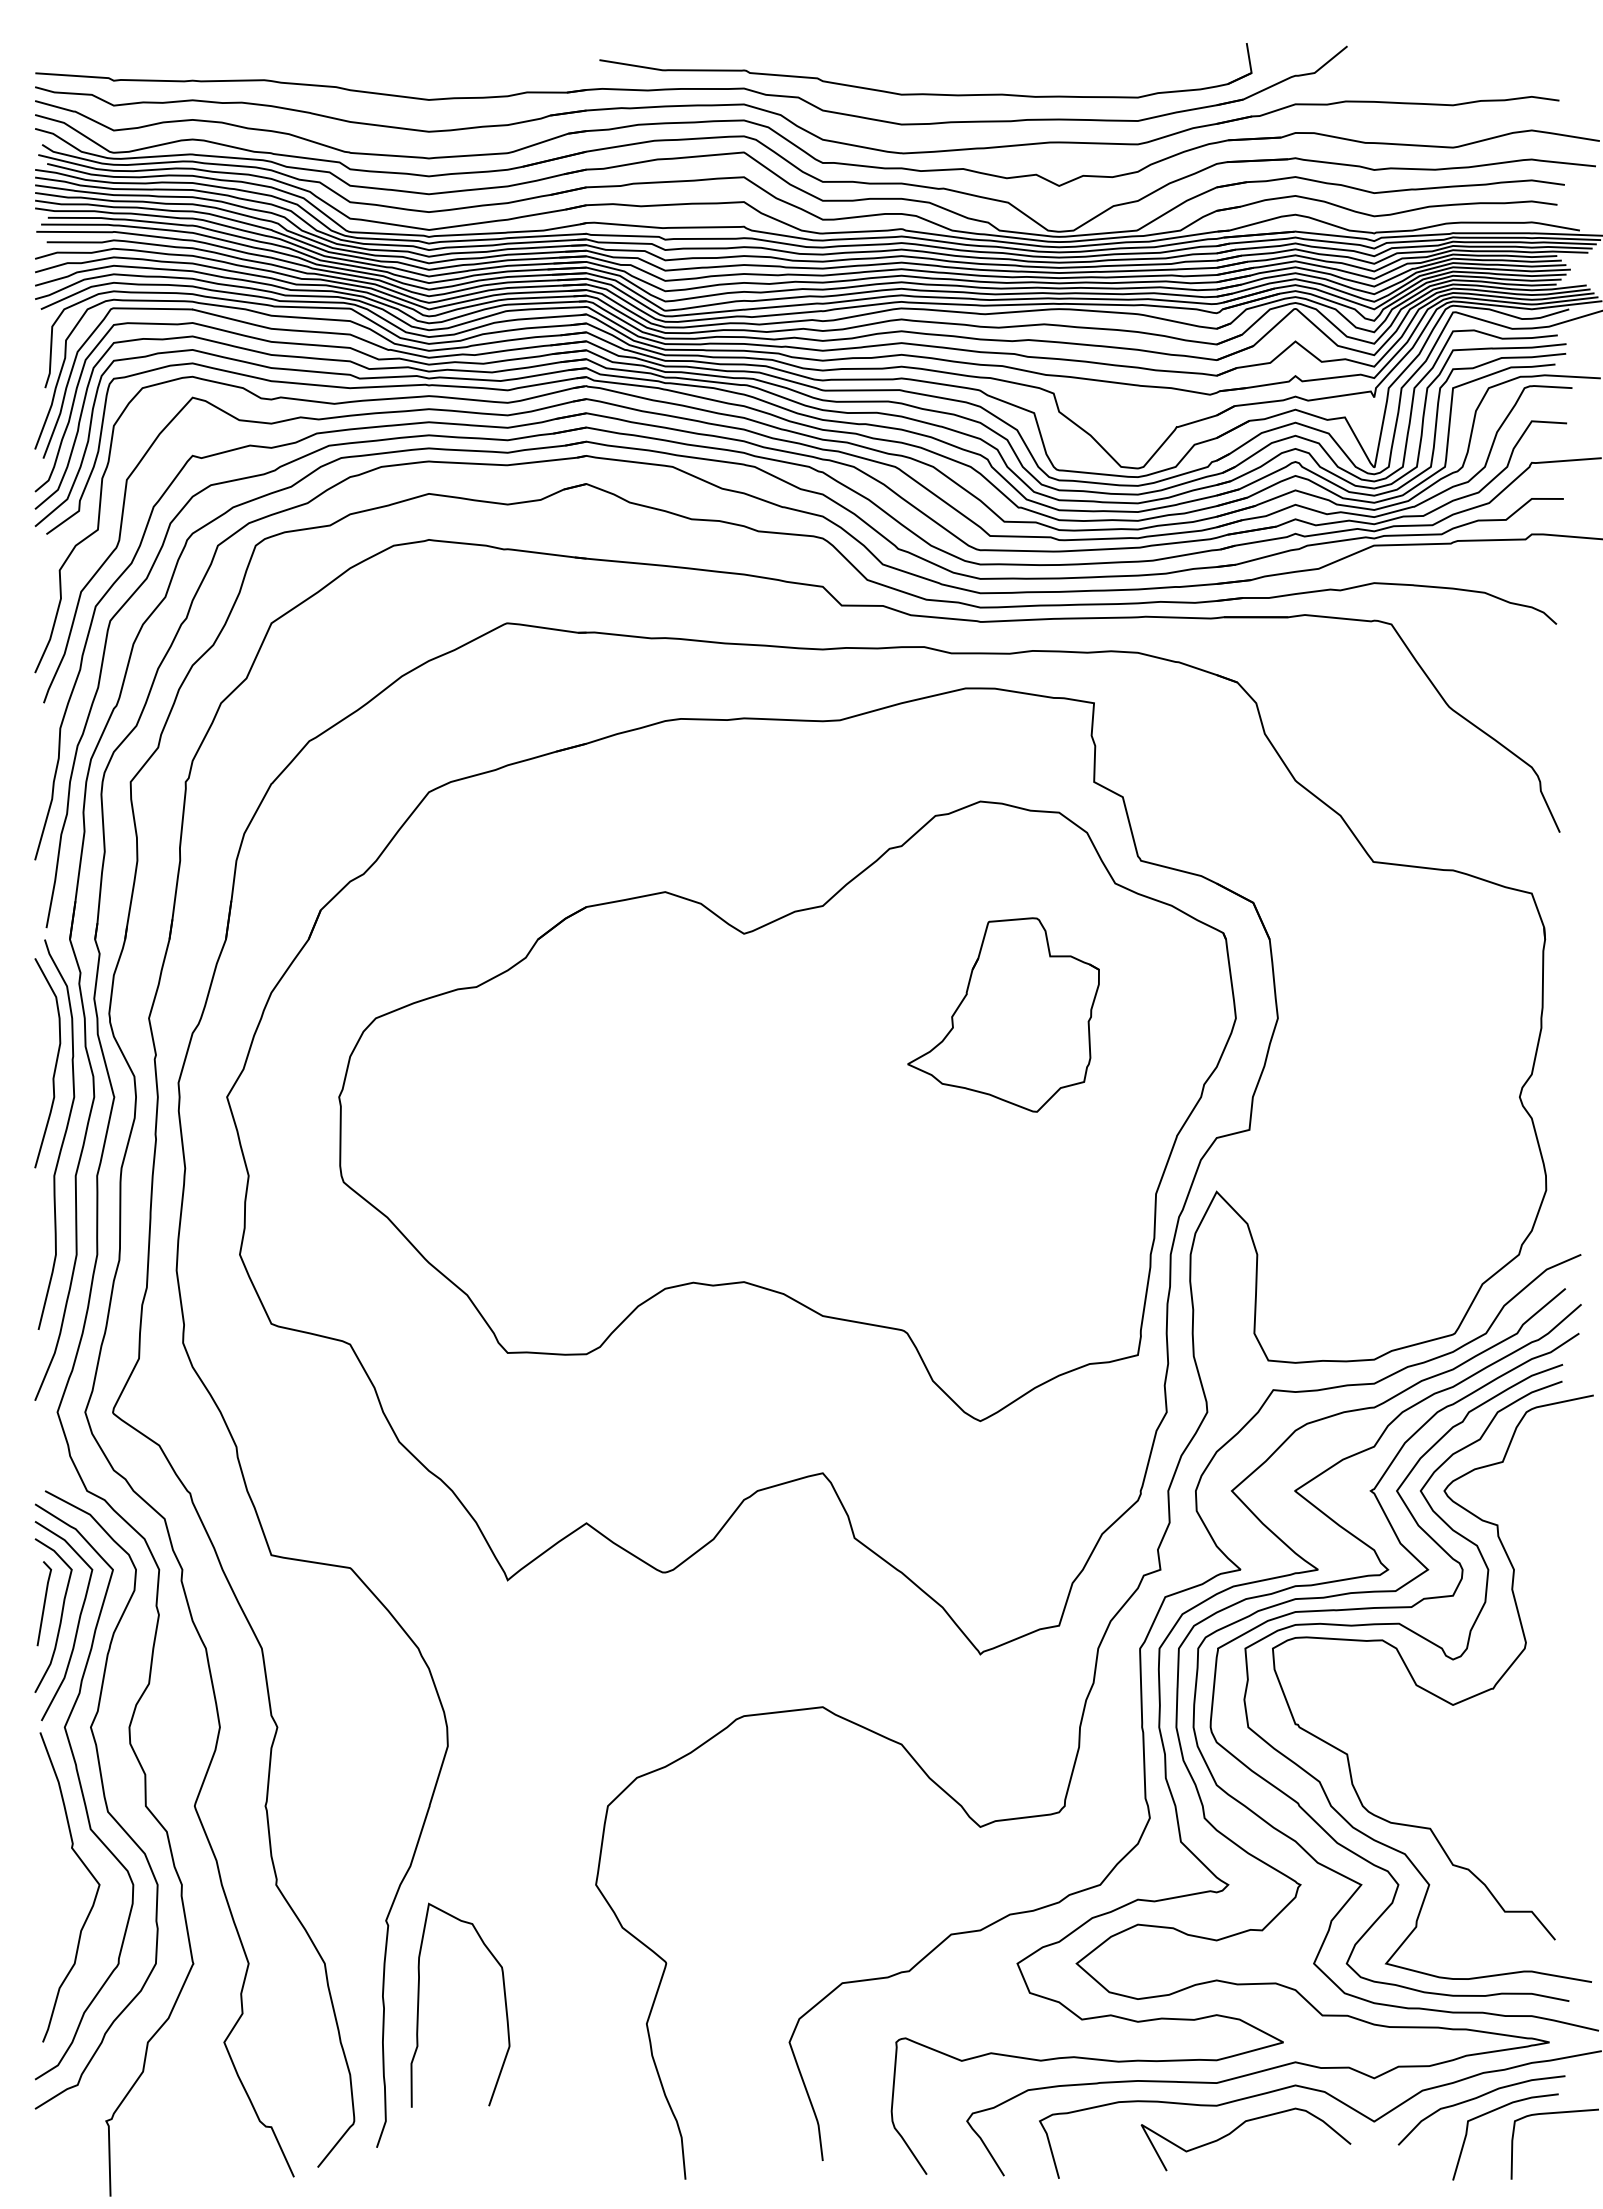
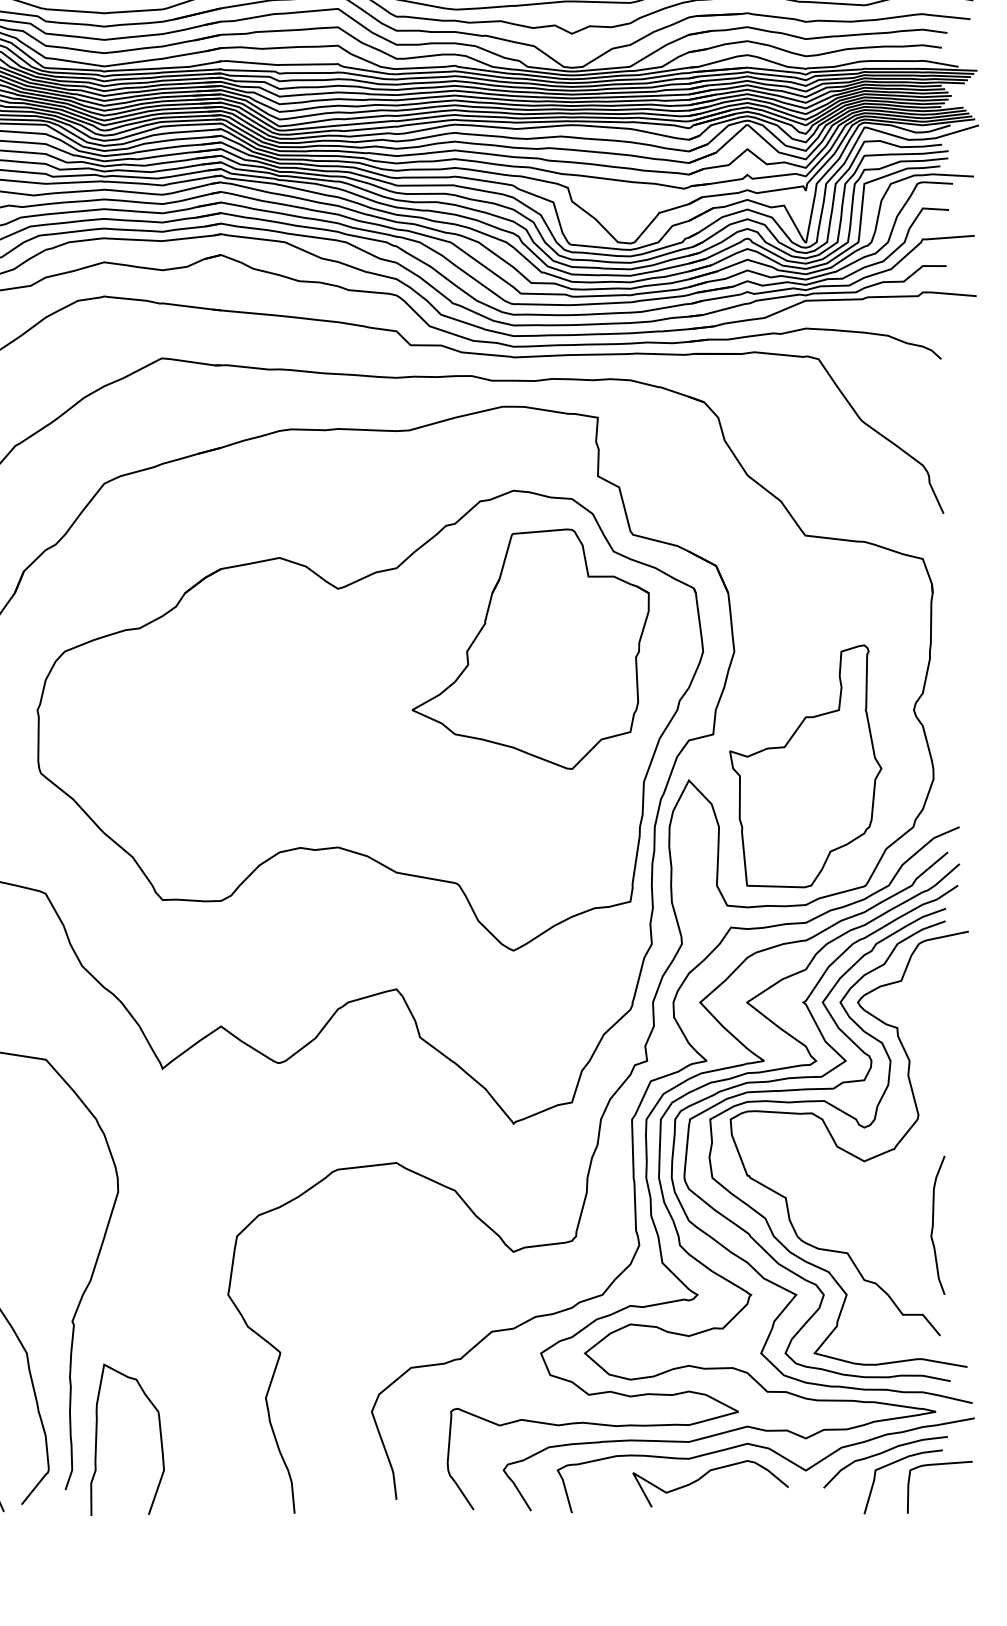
part: (1003, 1014) -> (530, 648), size x1.67
part: (1373, 1172) -> (805, 766), added
curve: (1546, 1790) -> (933, 1224), added
curve: (419, 2003) -> (97, 1438), moved

